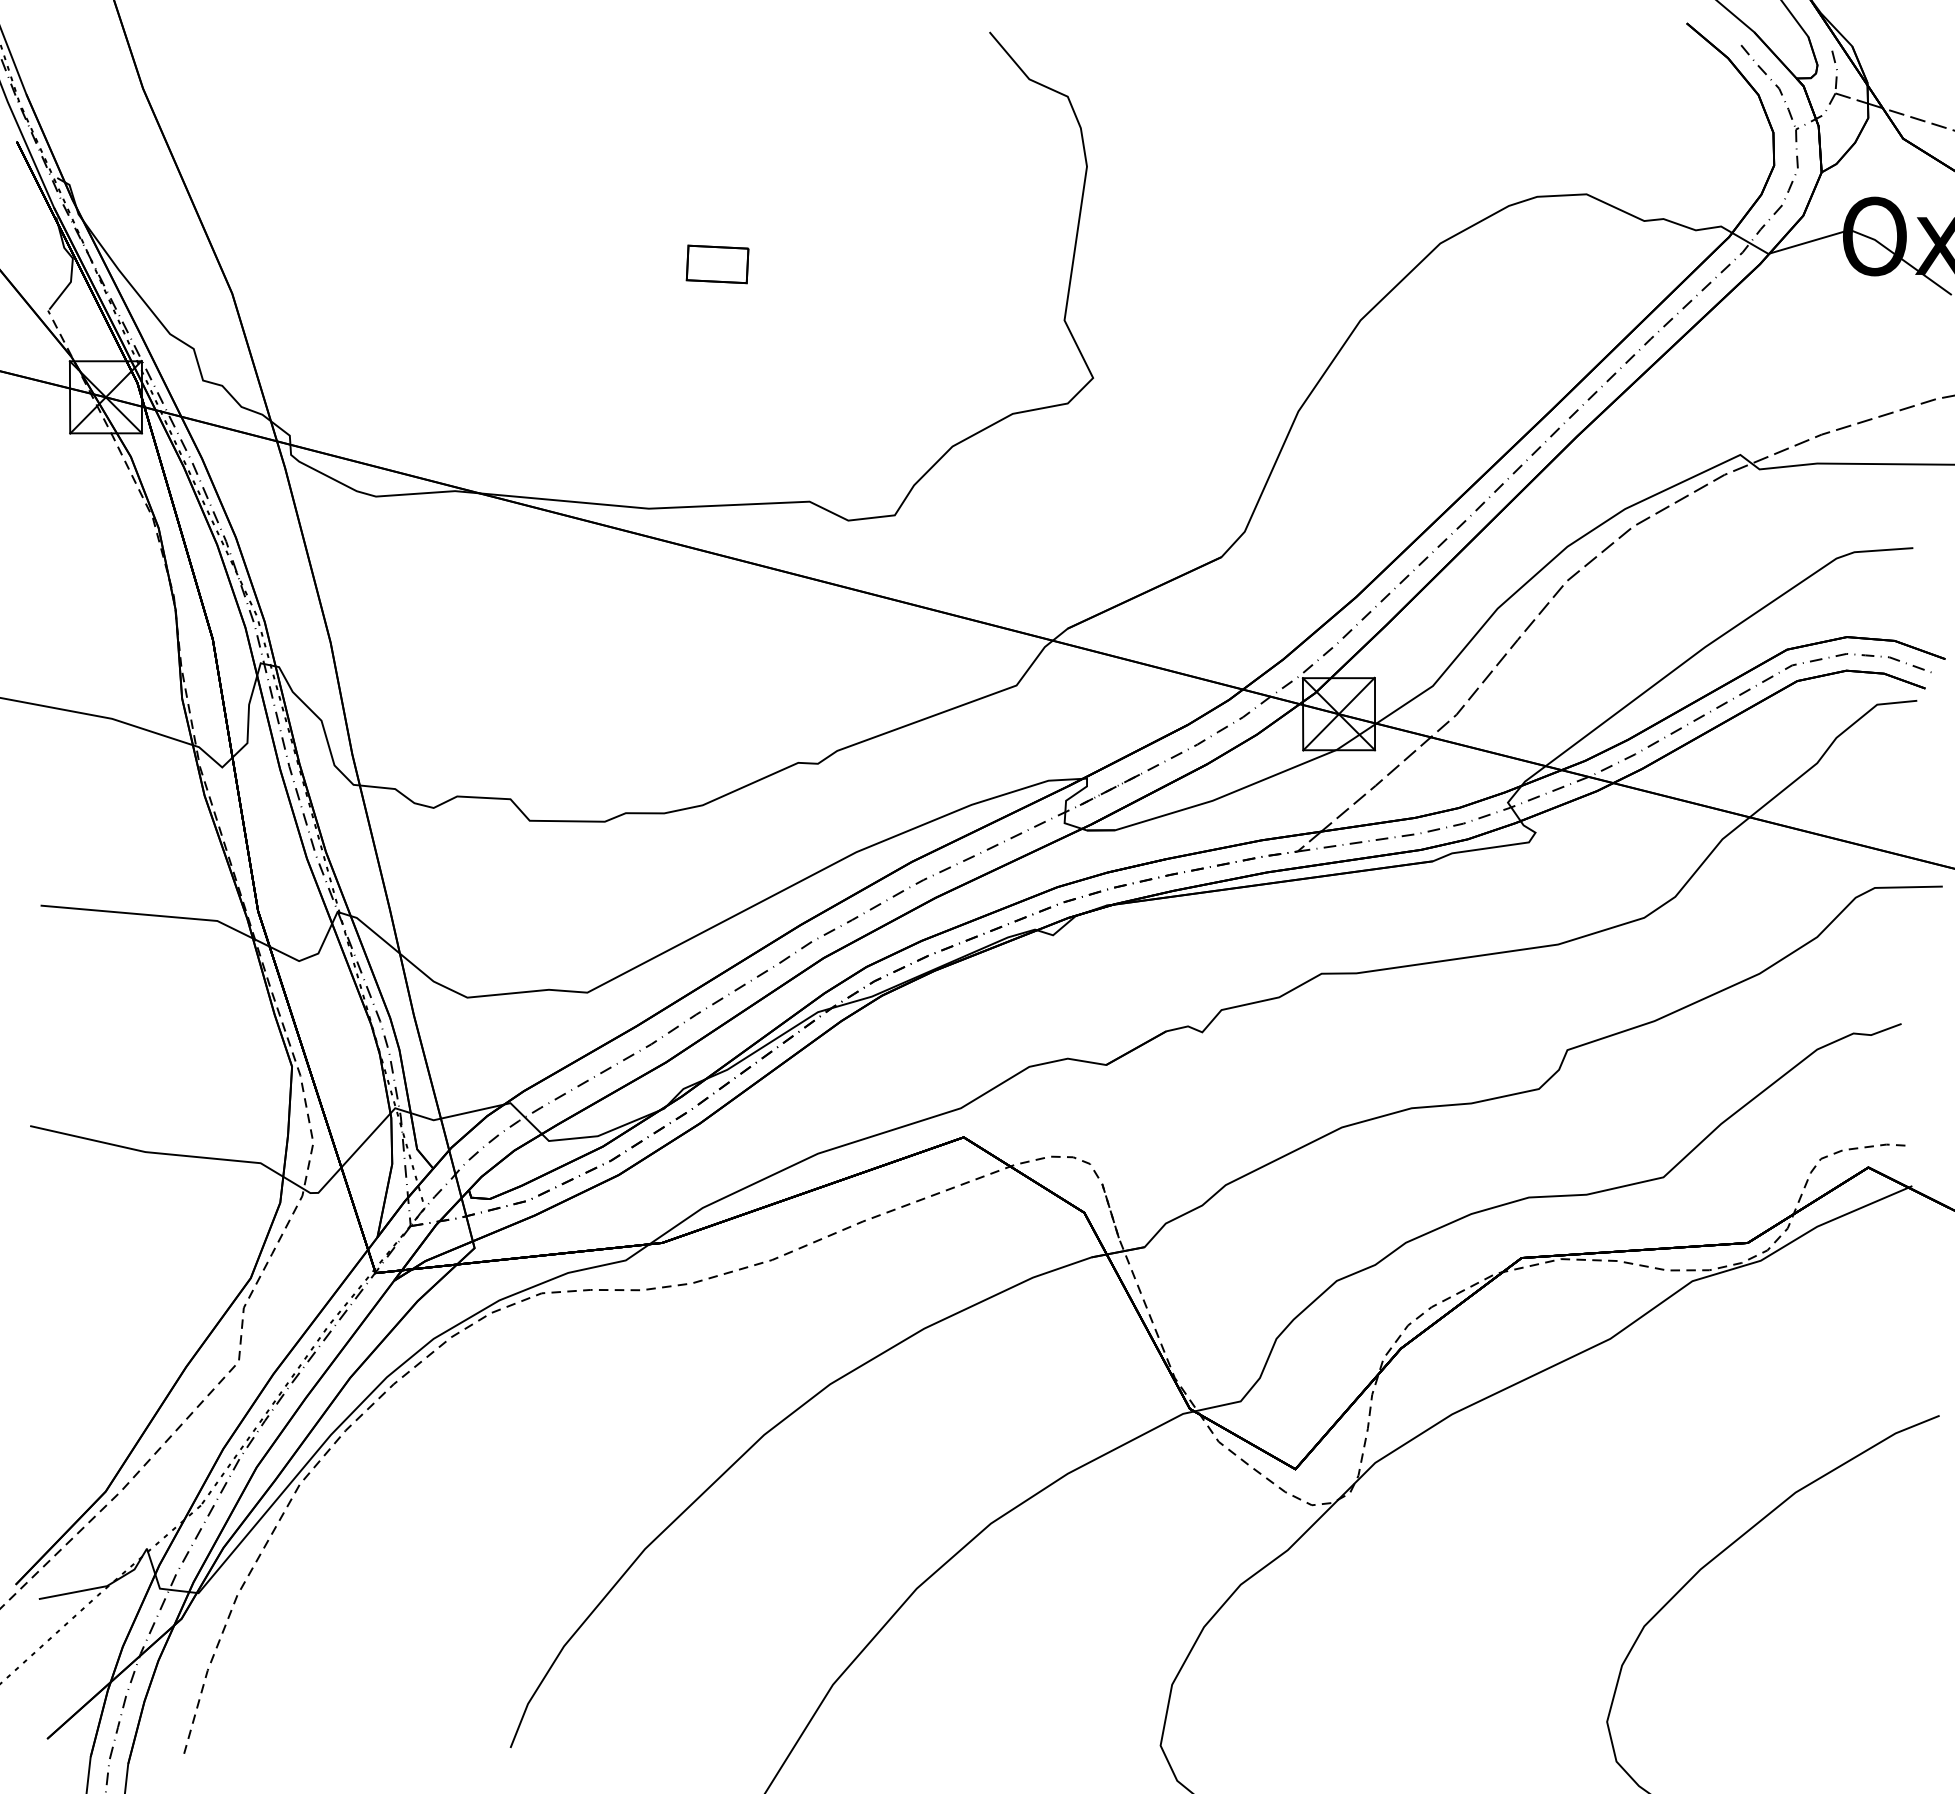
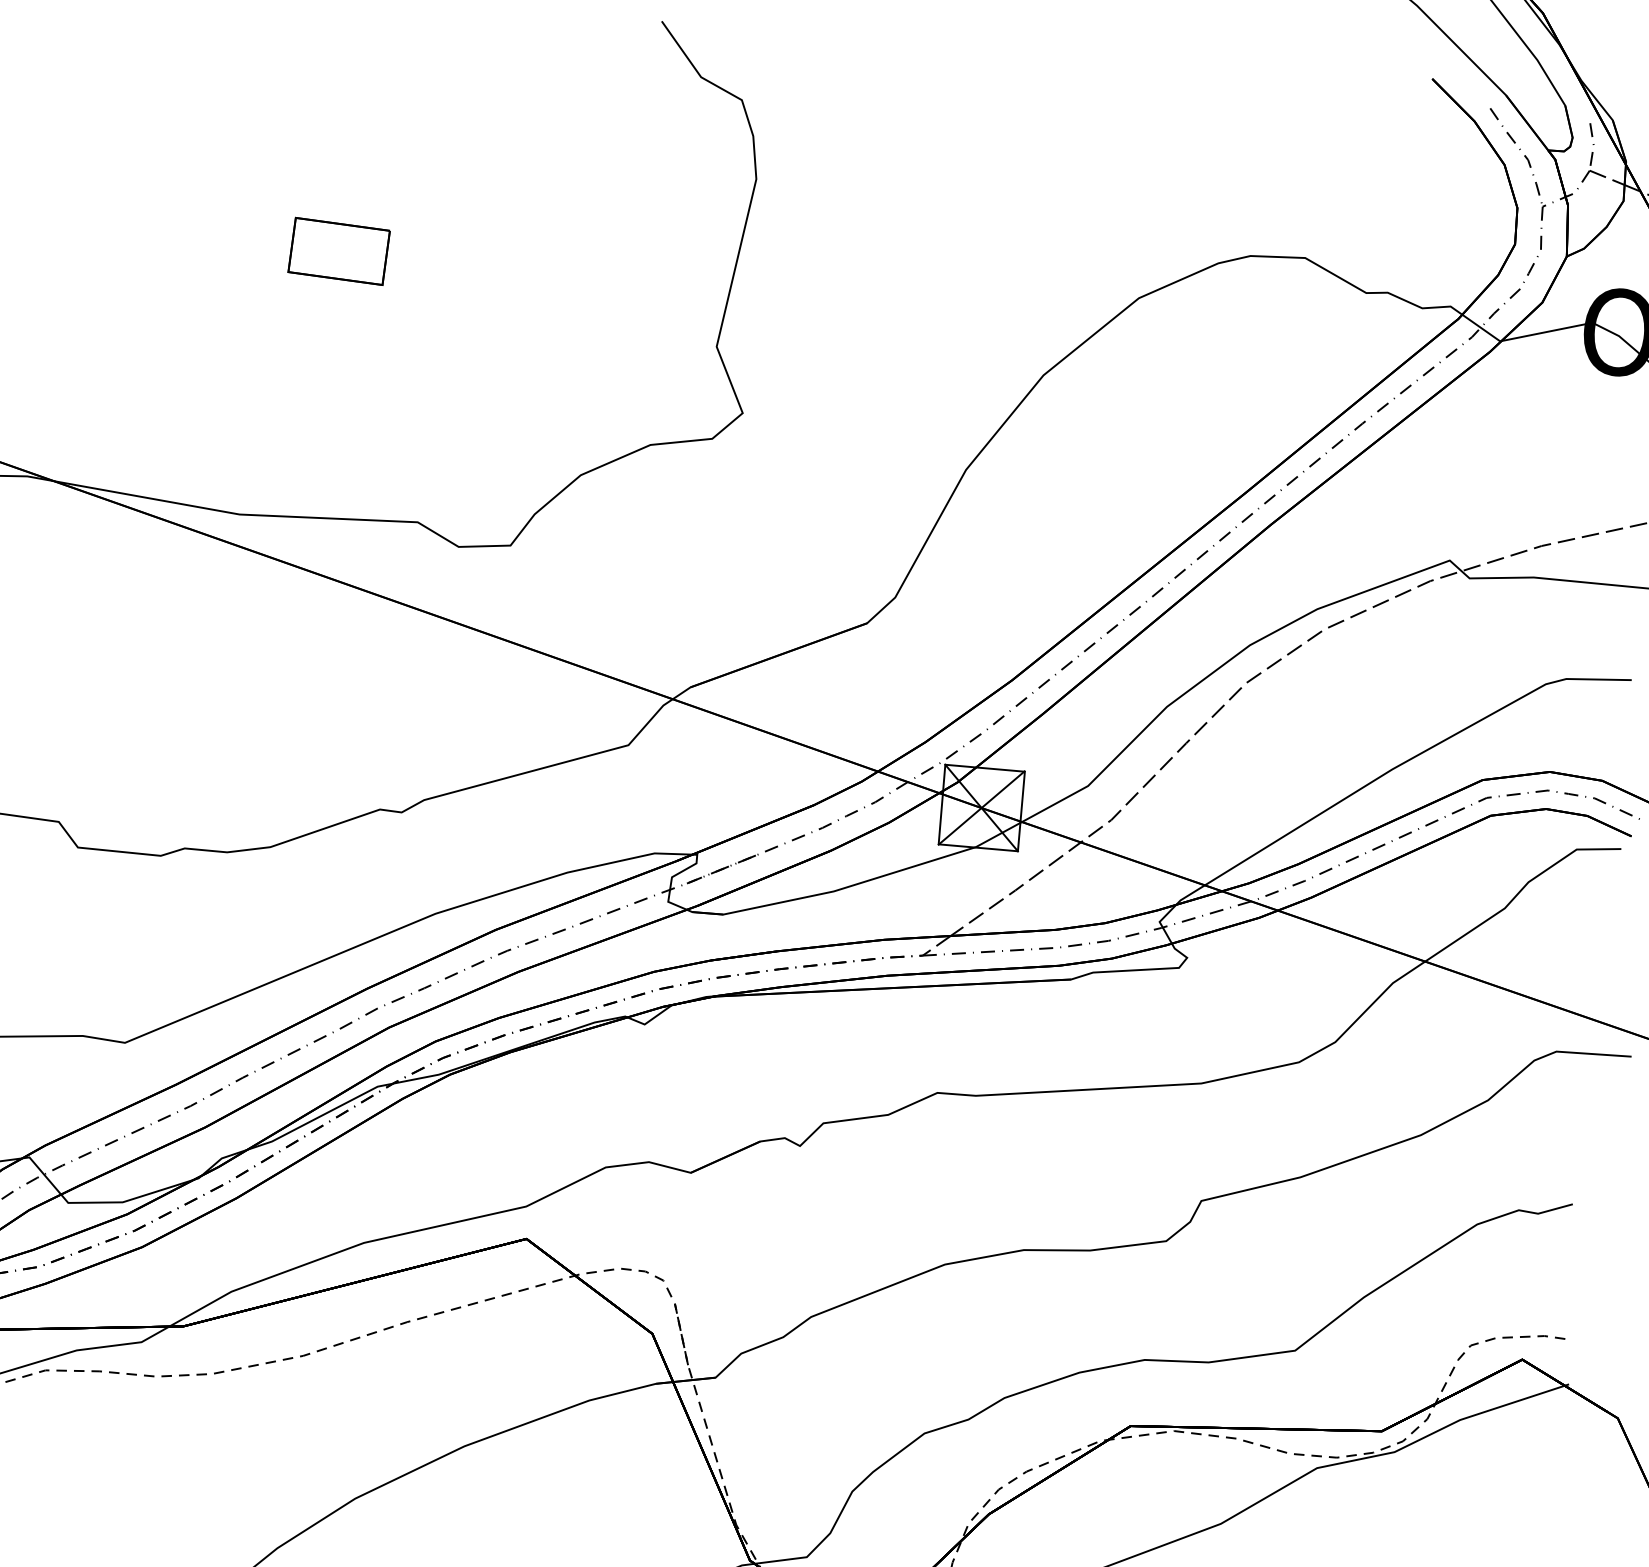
part: (717, 264) -> (338, 251), size x1.43

